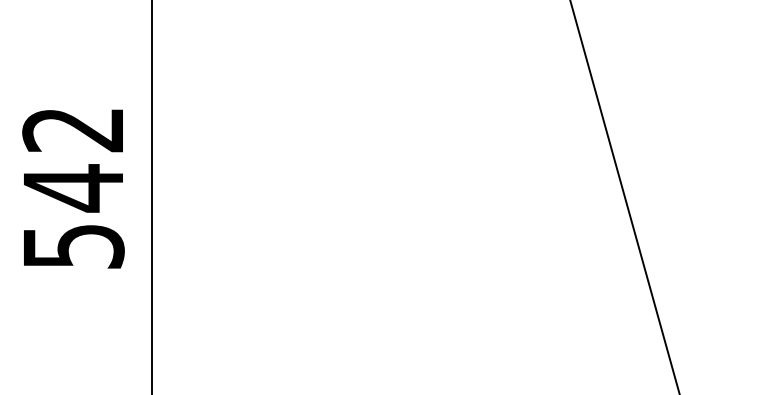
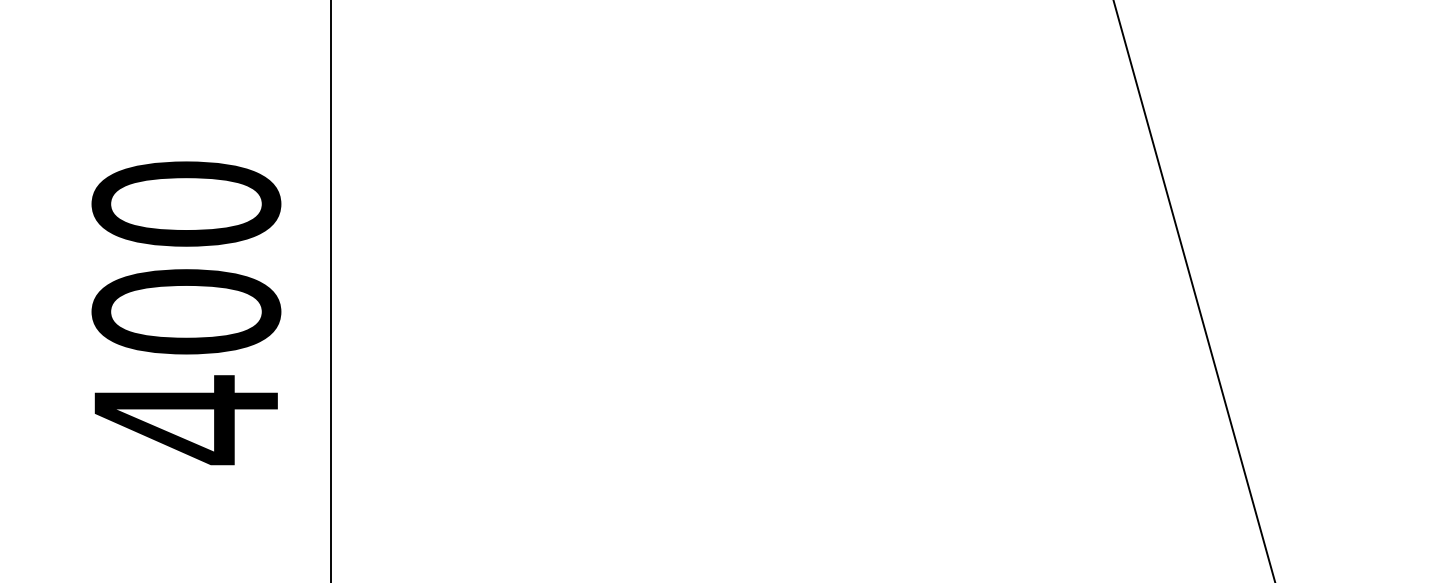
text: (73, 188) -> (186, 312), 542 -> 400

